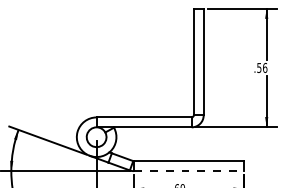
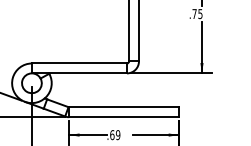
text: (262, 67) -> (197, 13), .56 -> .75
line: (188, 171) -> (123, 117), dashed -> solid

